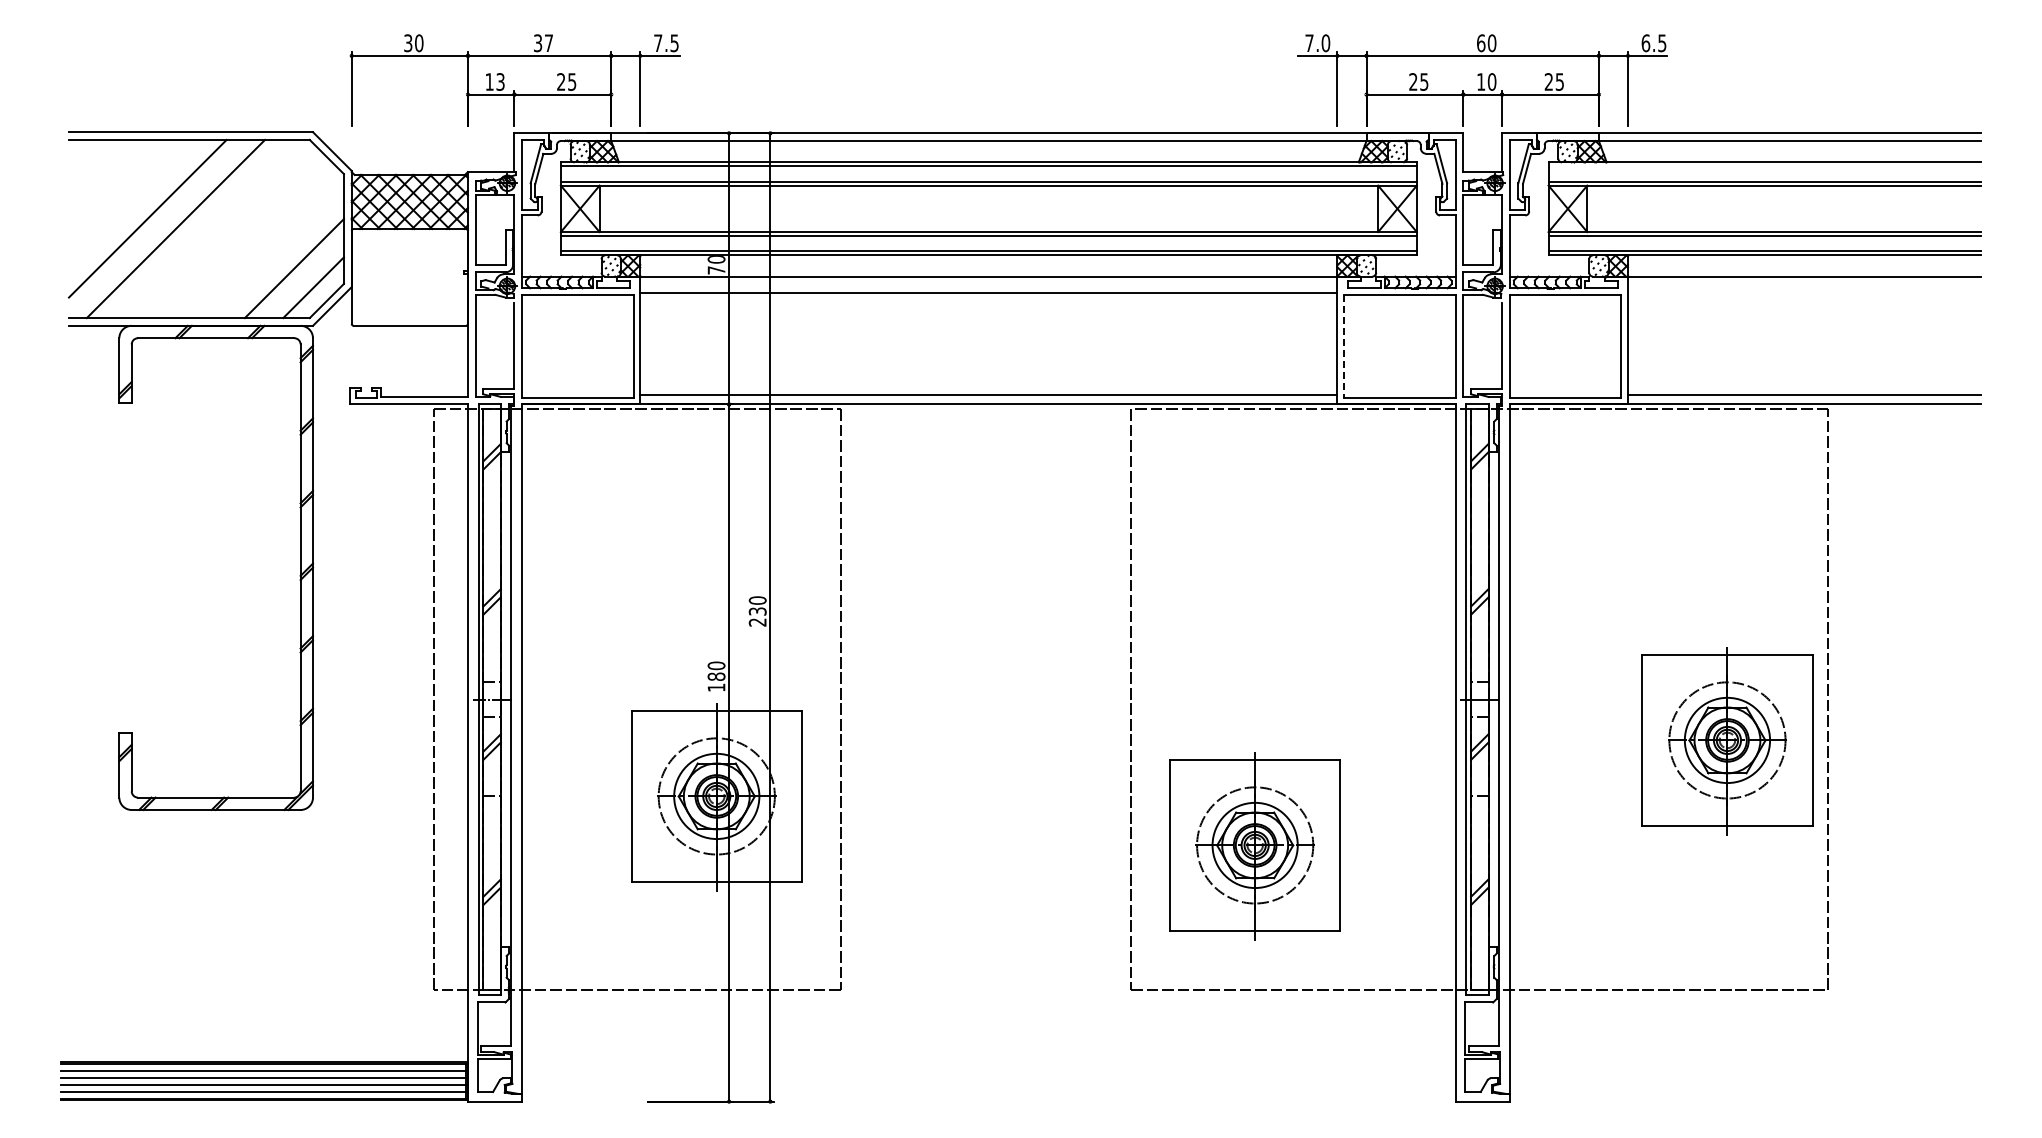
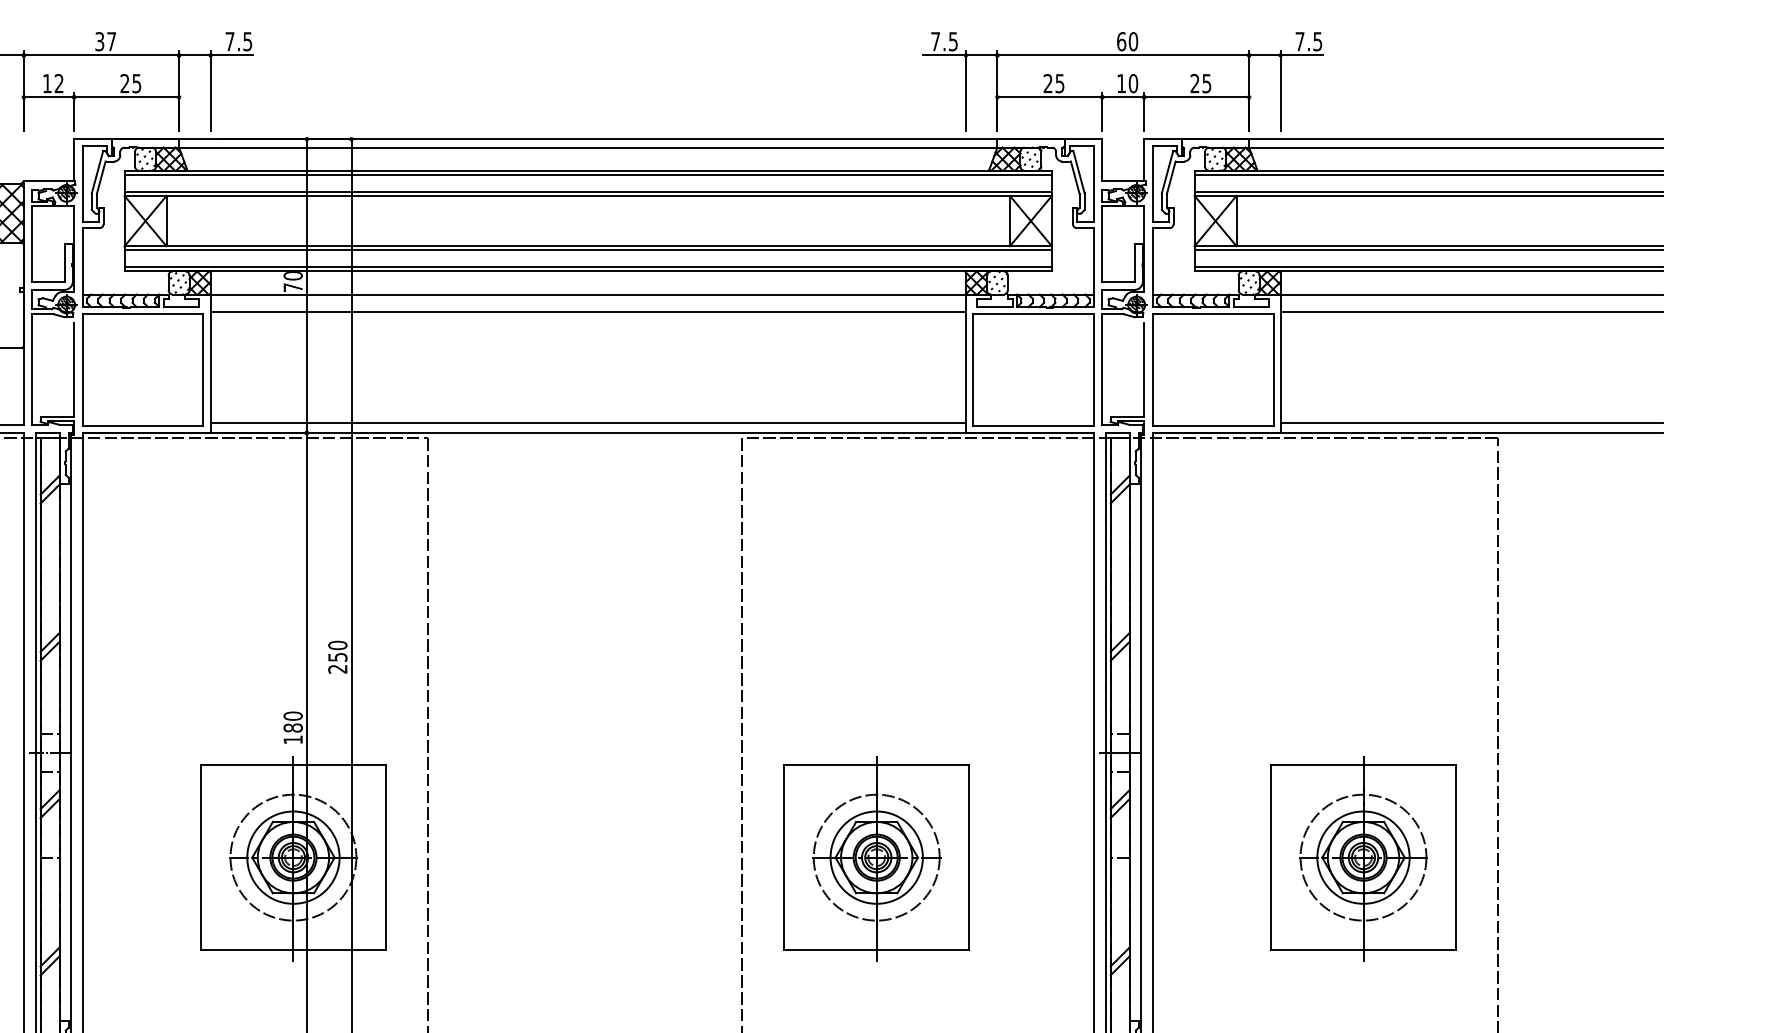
text: (1325, 43) -> (952, 41), 7.0 -> 7.5
text: (1645, 43) -> (1299, 41), 6.5 -> 7.5
text: (500, 81) -> (59, 83), 13 -> 12
line: (1764, 166) -> (1428, 175), added
line: (1803, 292) -> (1470, 311), added
line: (1344, 346) -> (973, 370), dashed -> solid
text: (756, 611) -> (336, 657), 230 -> 250
part: (1727, 741) -> (1363, 858), moved
part: (1254, 846) -> (876, 858), moved

